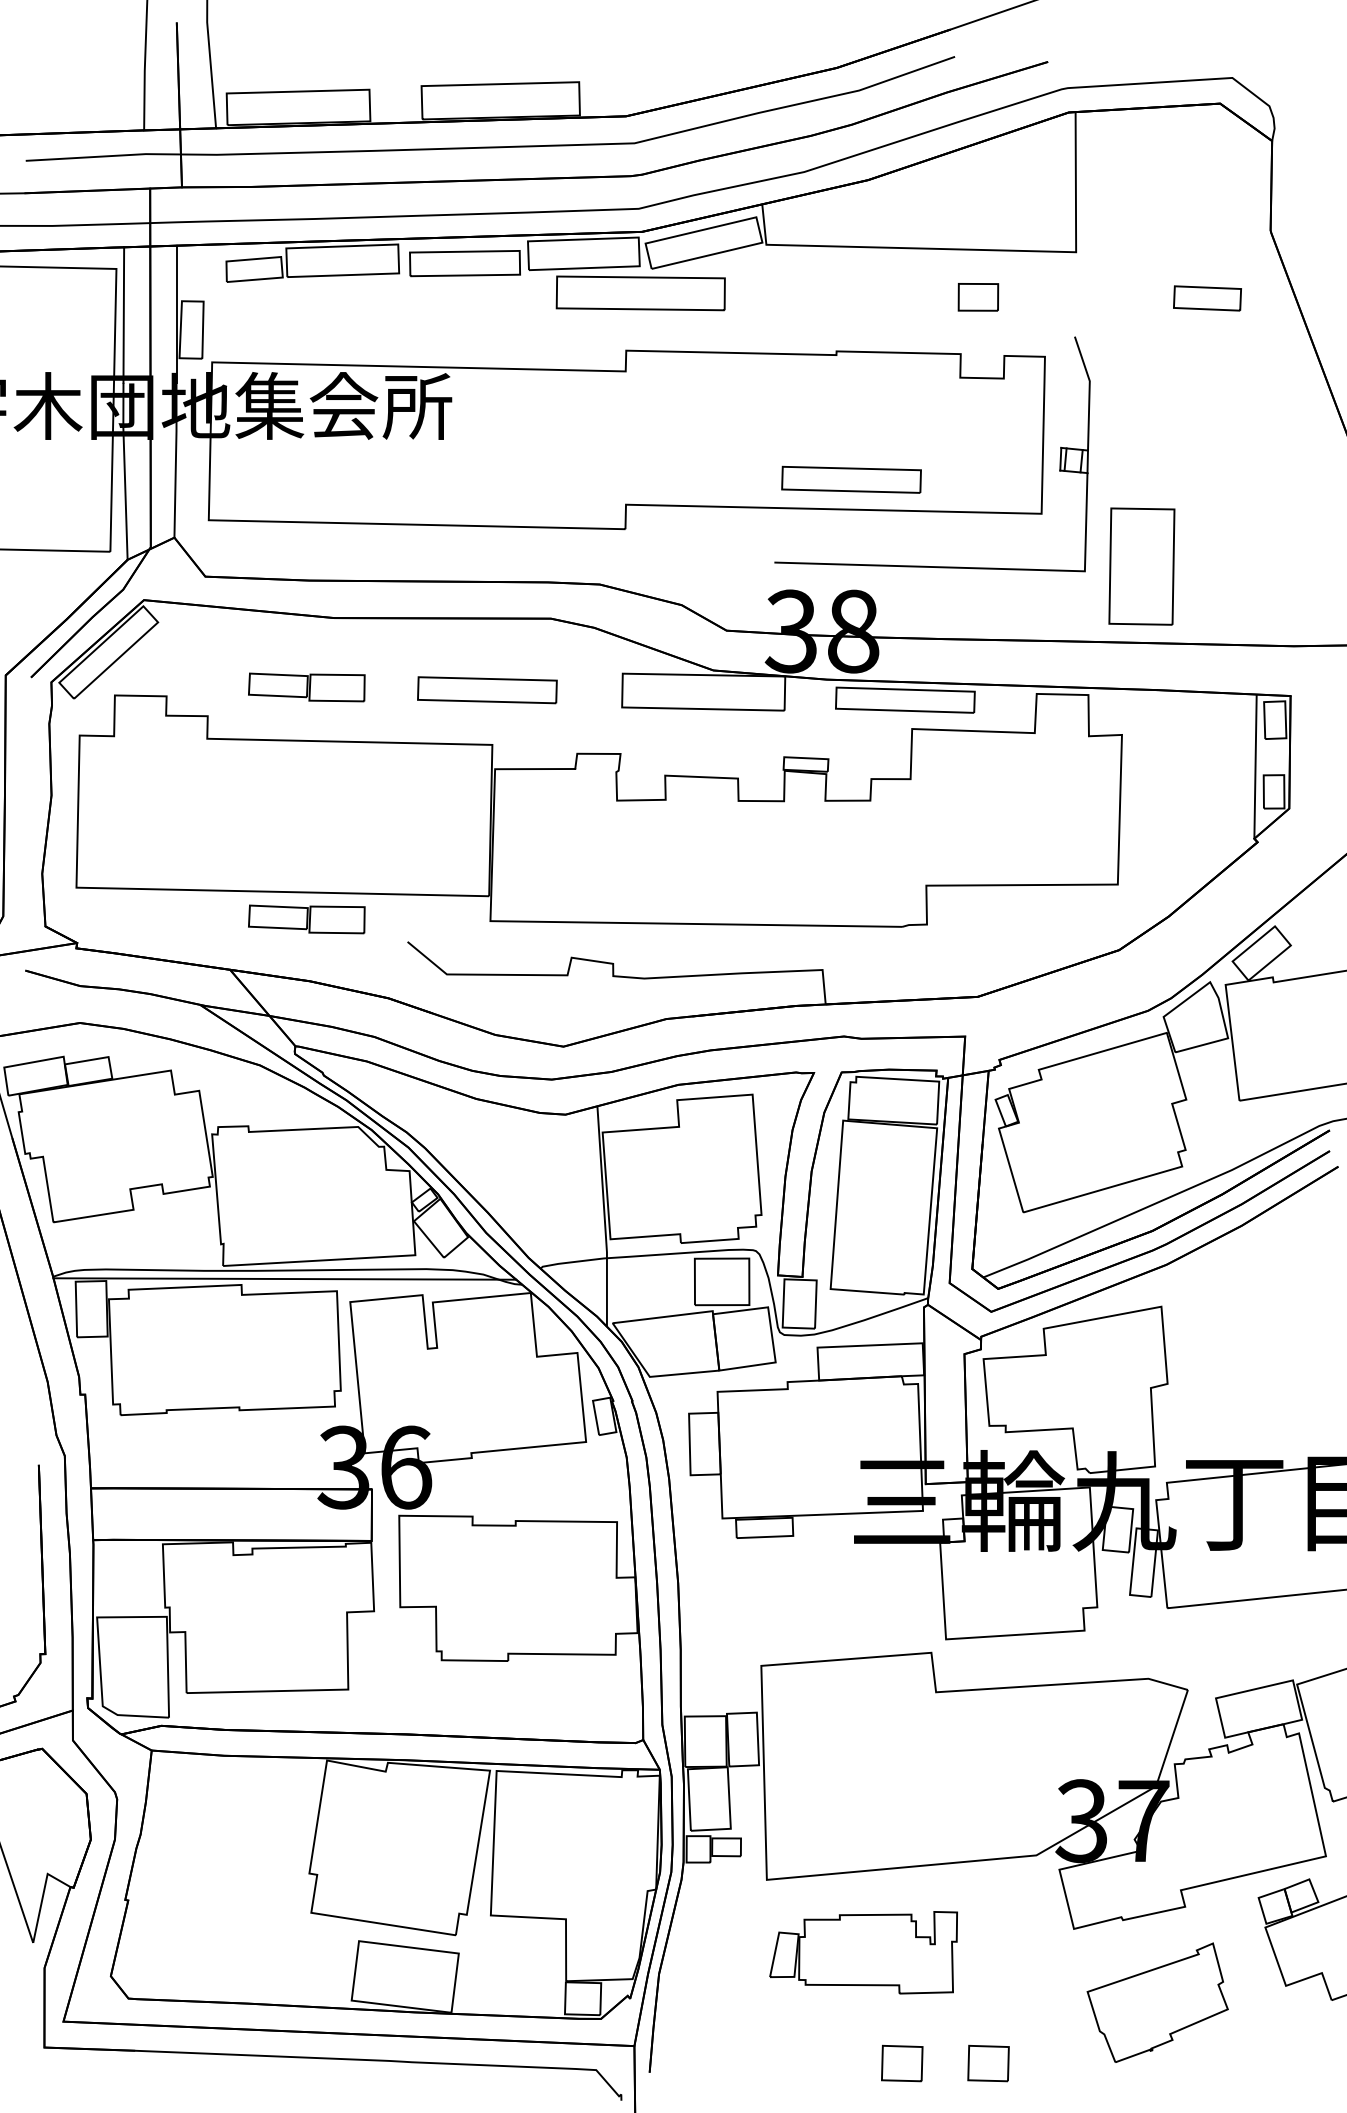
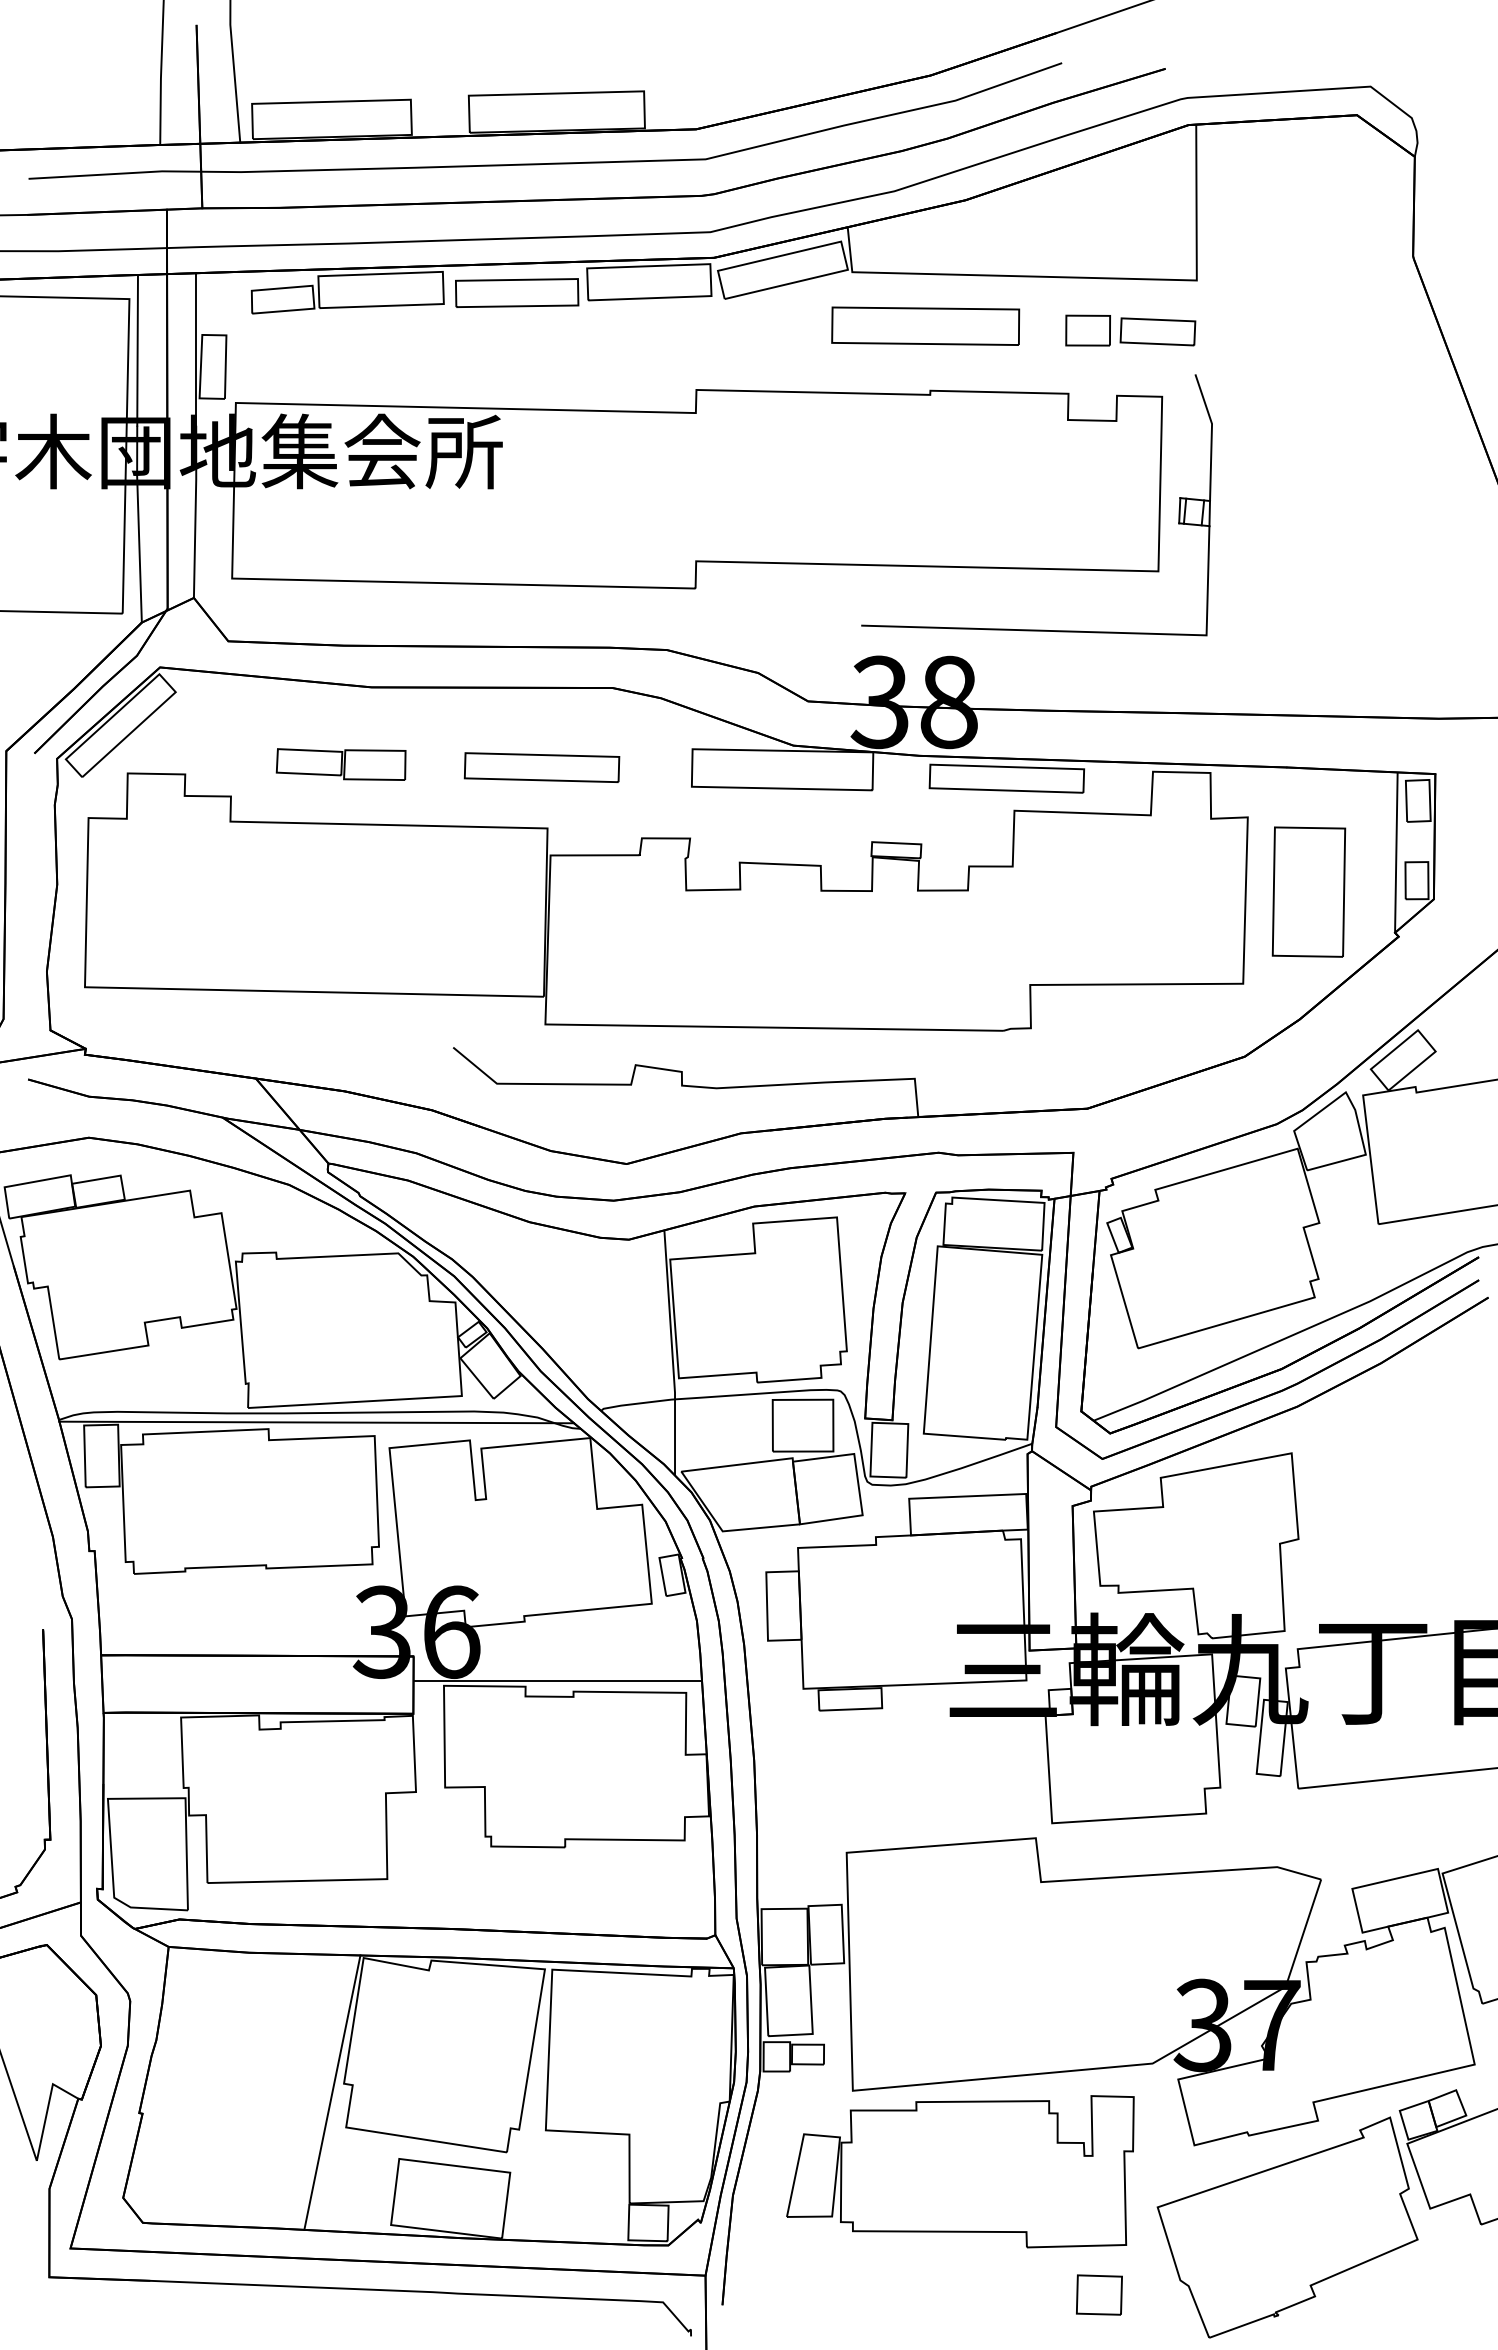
part: (640, 292) -> (925, 325), moved
part: (1207, 298) -> (1157, 331), moved
part: (851, 479) -> (946, 533), removed
part: (1141, 566) -> (1308, 891), moved
part: (306, 919) -> (340, 1022), removed
line: (501, 1510) -> (557, 1680), added
line: (299, 1881) -> (332, 2092), added
part: (863, 1952) -> (960, 2171), size x1.67
part: (1157, 2002) -> (1287, 2227), size x1.67
part: (902, 2063) -> (1003, 2294), removed

